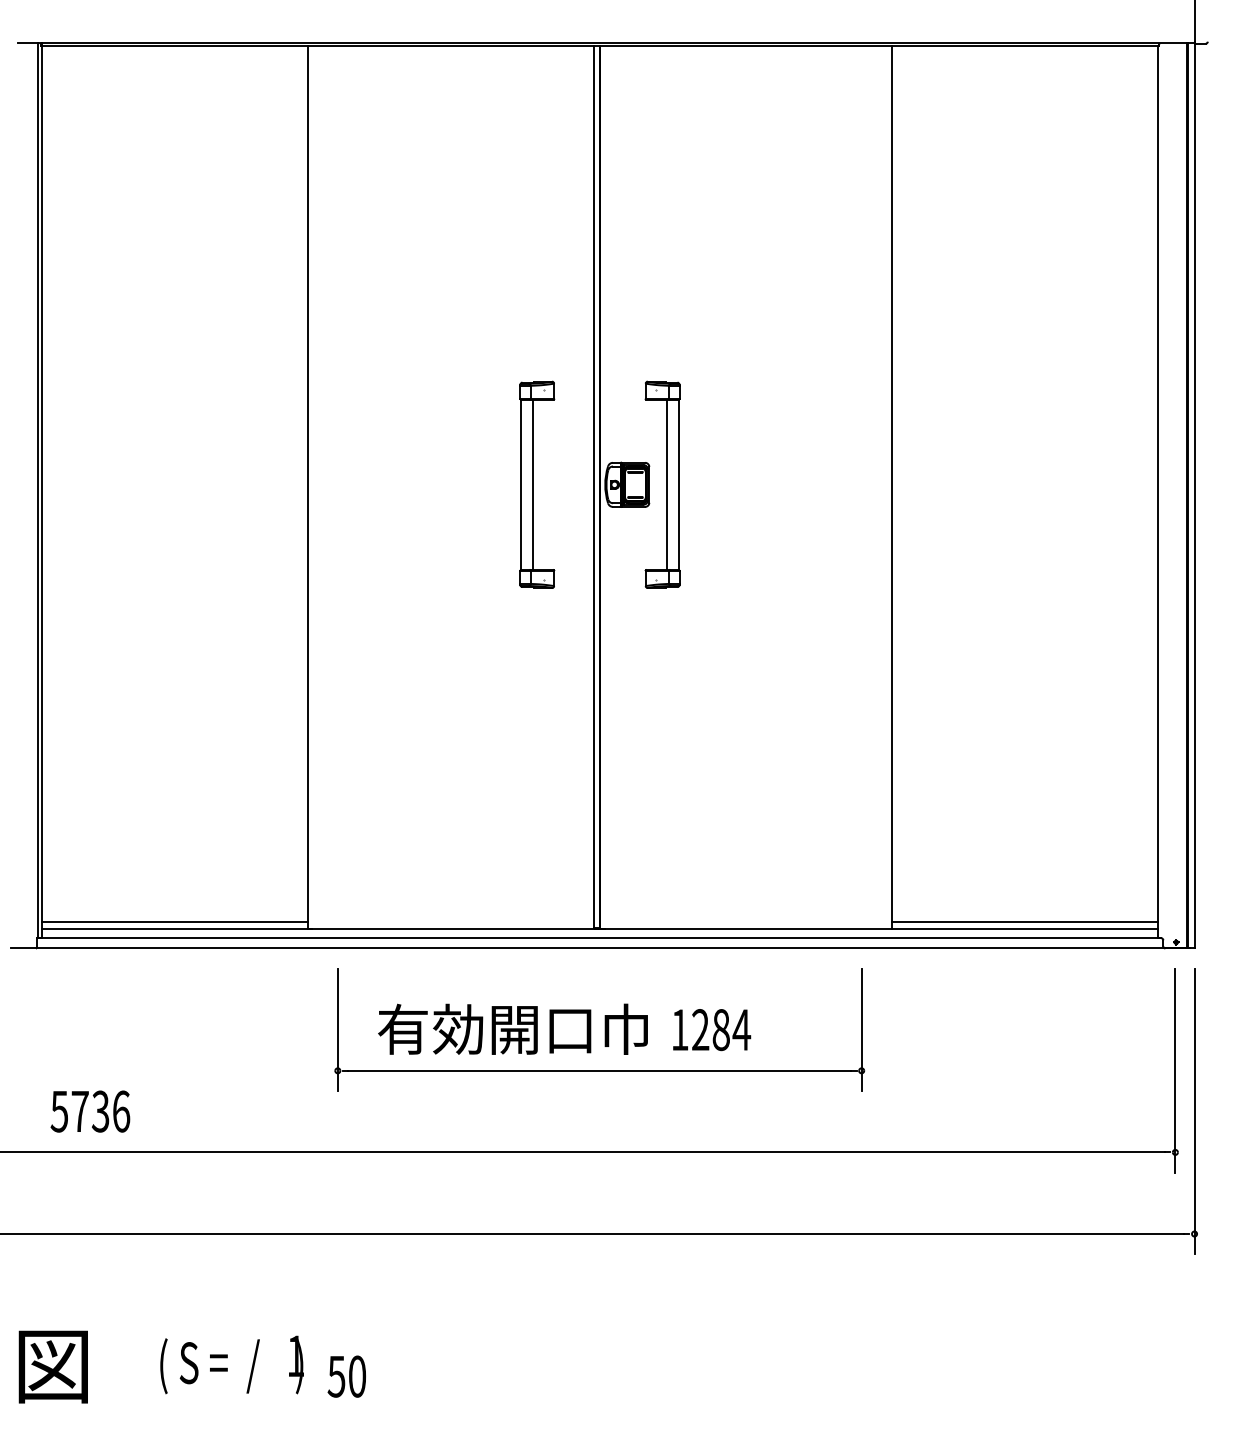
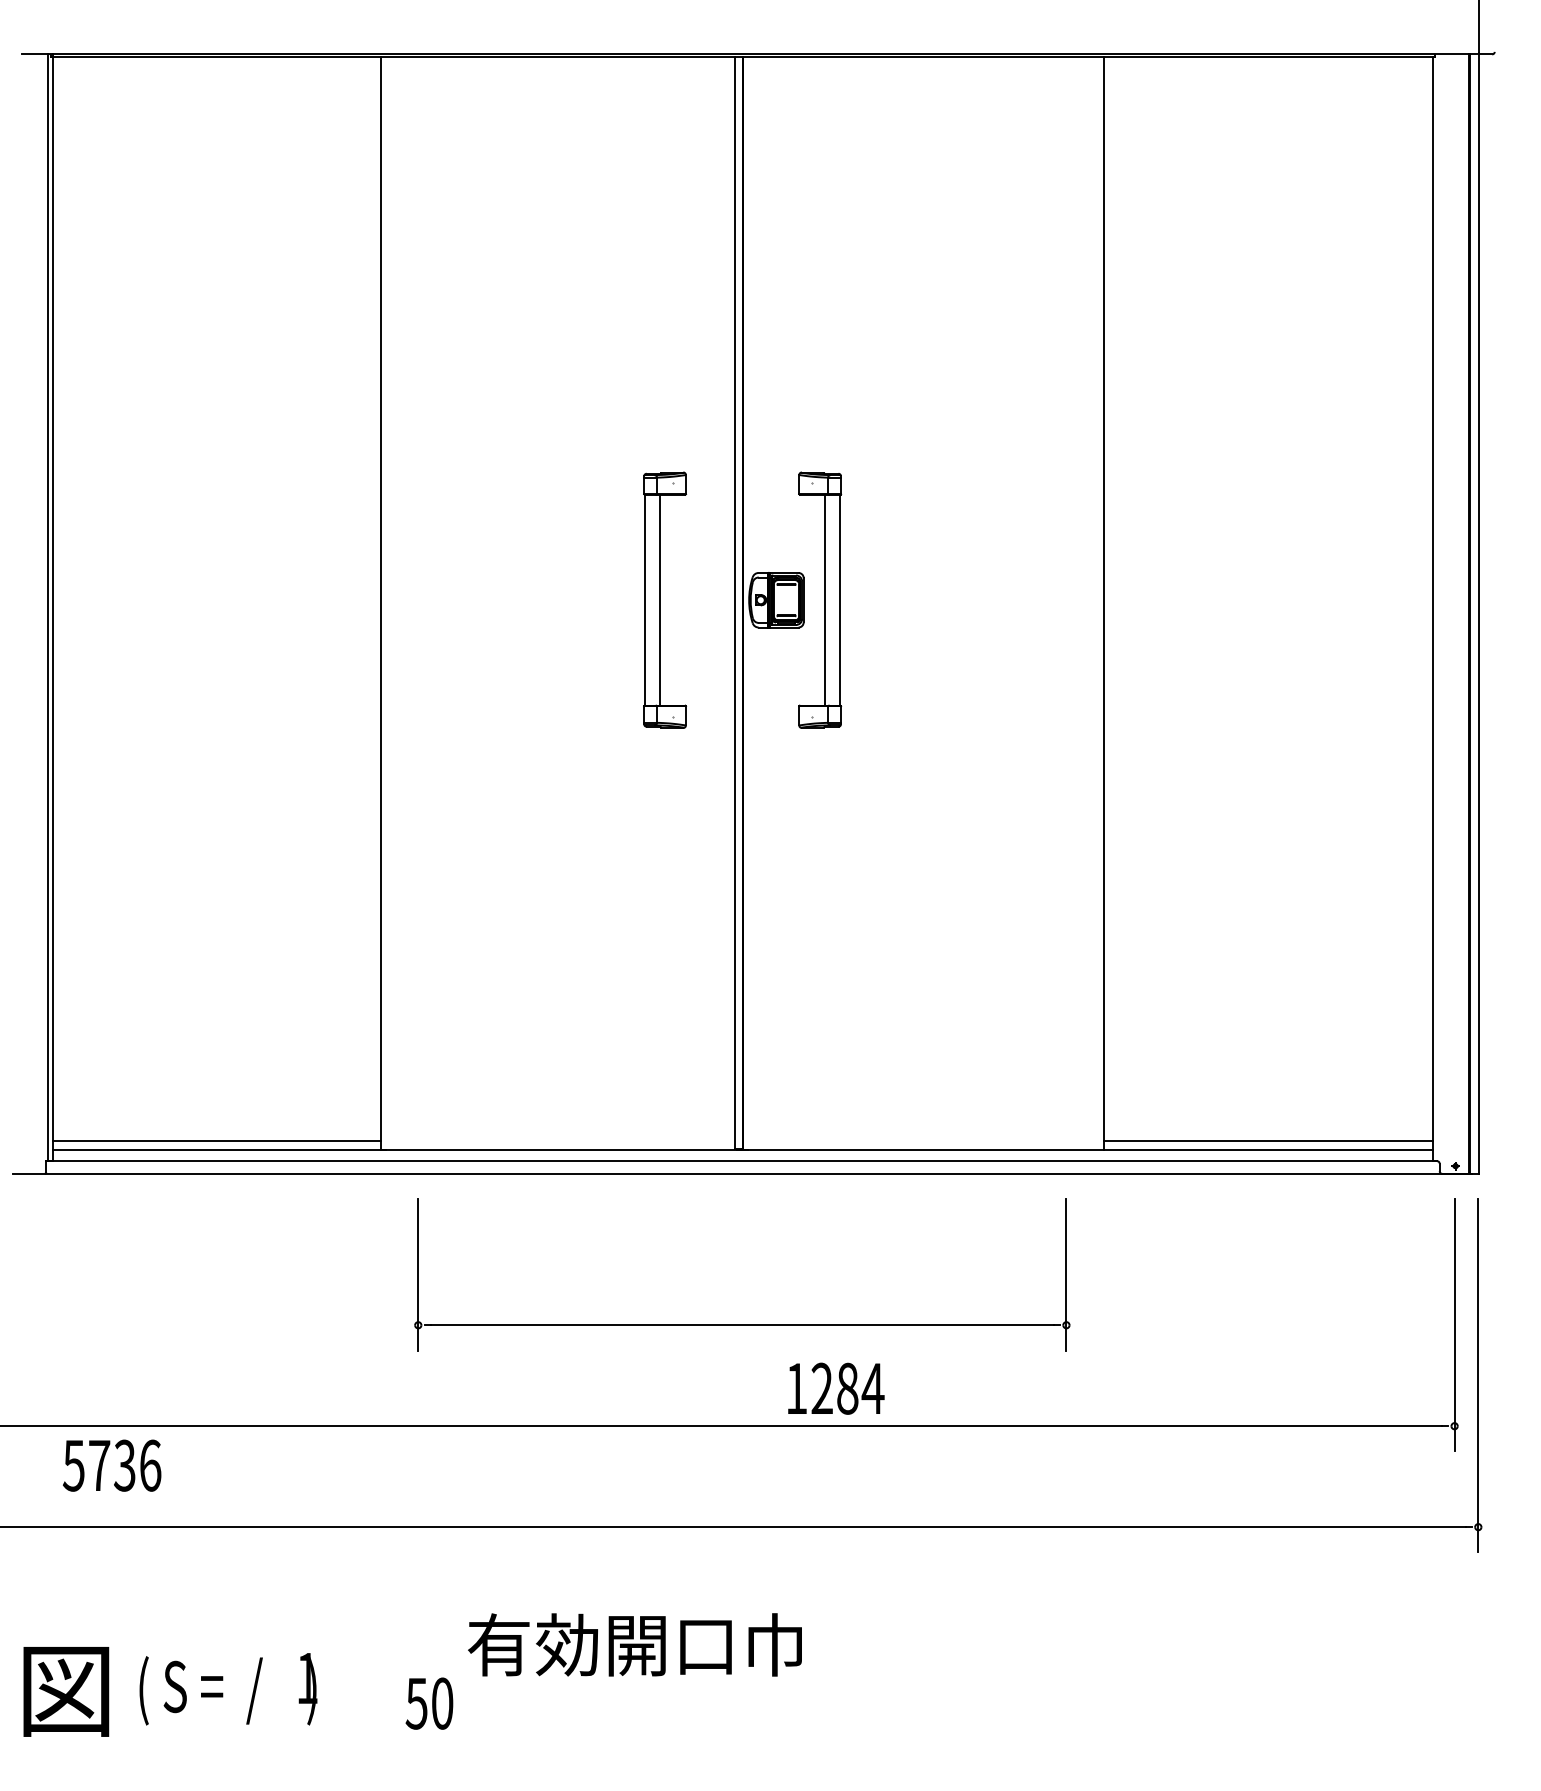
text: (512, 1028) -> (634, 1644), moved
text: (712, 1029) -> (836, 1388), moved
text: (90, 1111) -> (112, 1465), moved
text: (232, 1365) -> (228, 1689), moved

